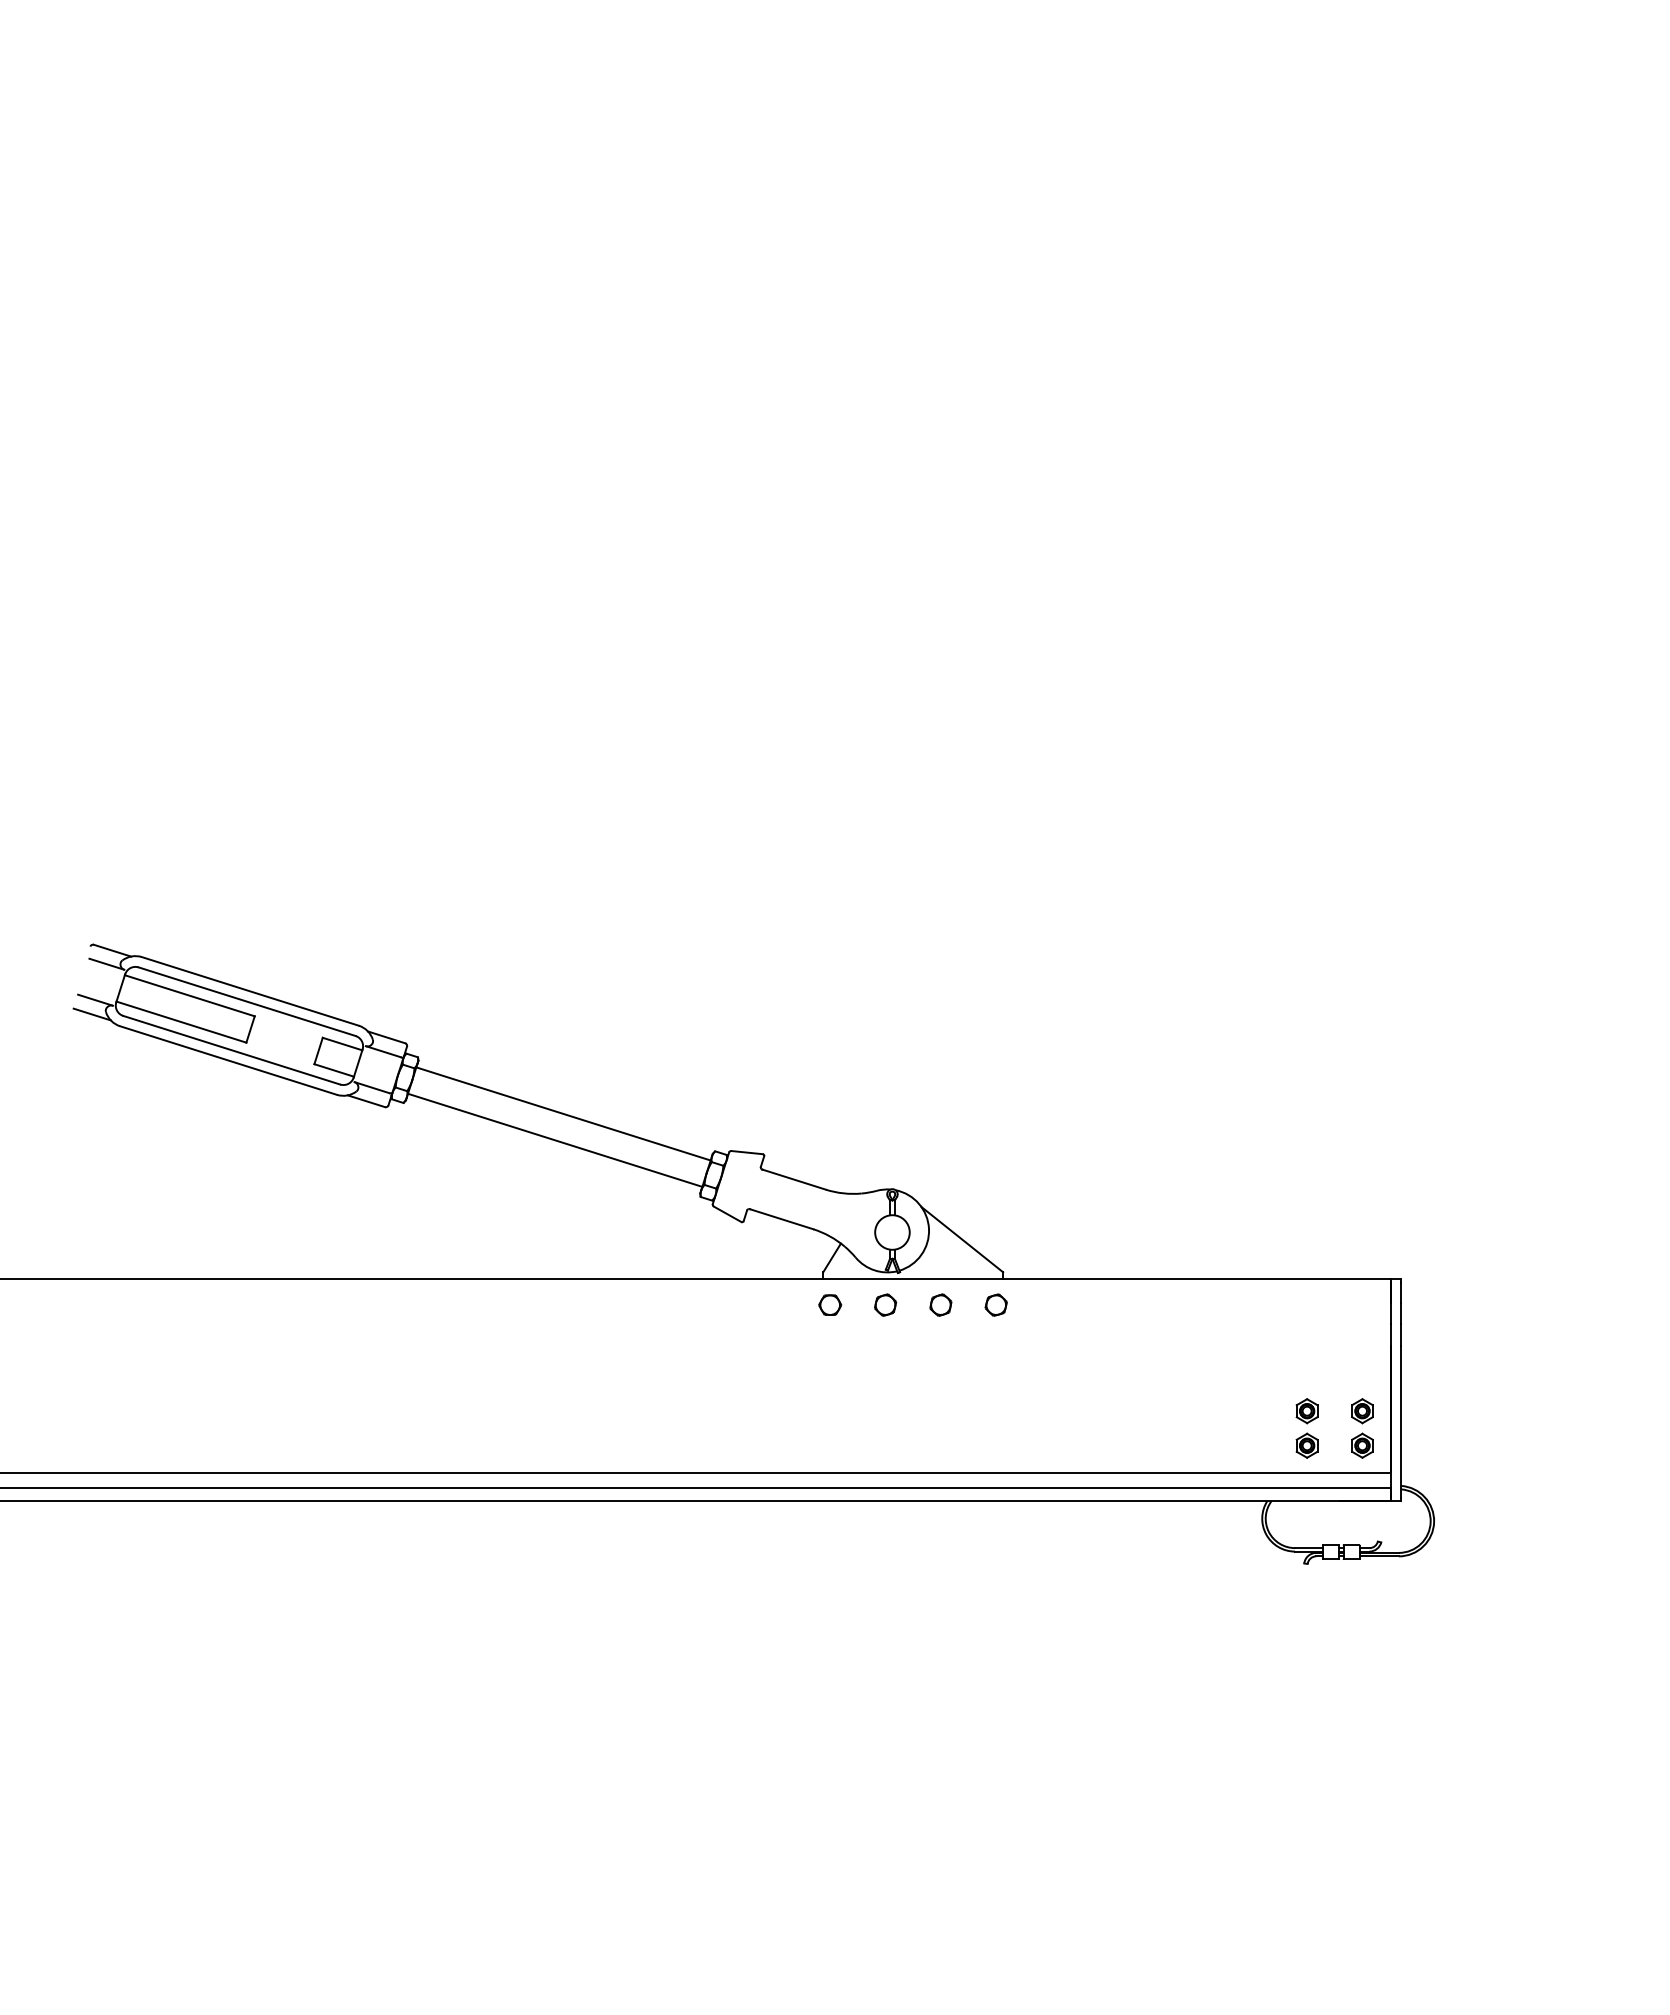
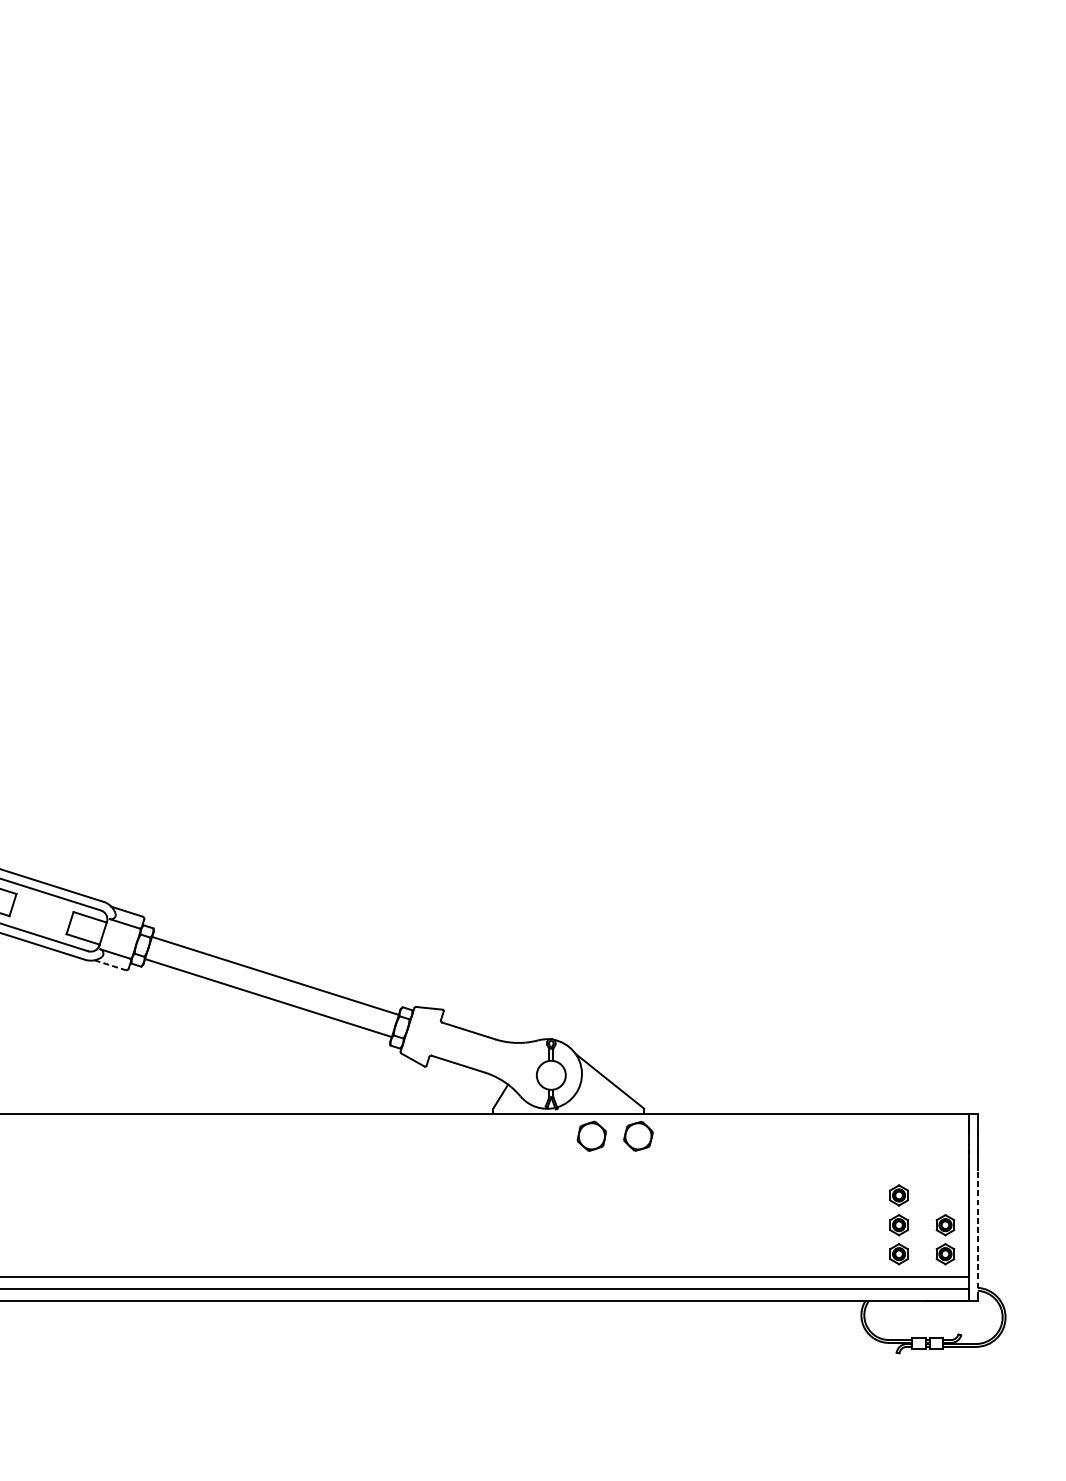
line: (366, 1101) -> (110, 965), solid -> dashed
part: (830, 1304) -> (499, 1135), removed
part: (885, 1304) -> (545, 1135), removed
part: (940, 1304) -> (591, 1135), size x1.6
part: (995, 1304) -> (637, 1135), size x1.6
part: (1306, 1375) -> (898, 1195), added
line: (1400, 1421) -> (977, 1233), solid -> dashed

